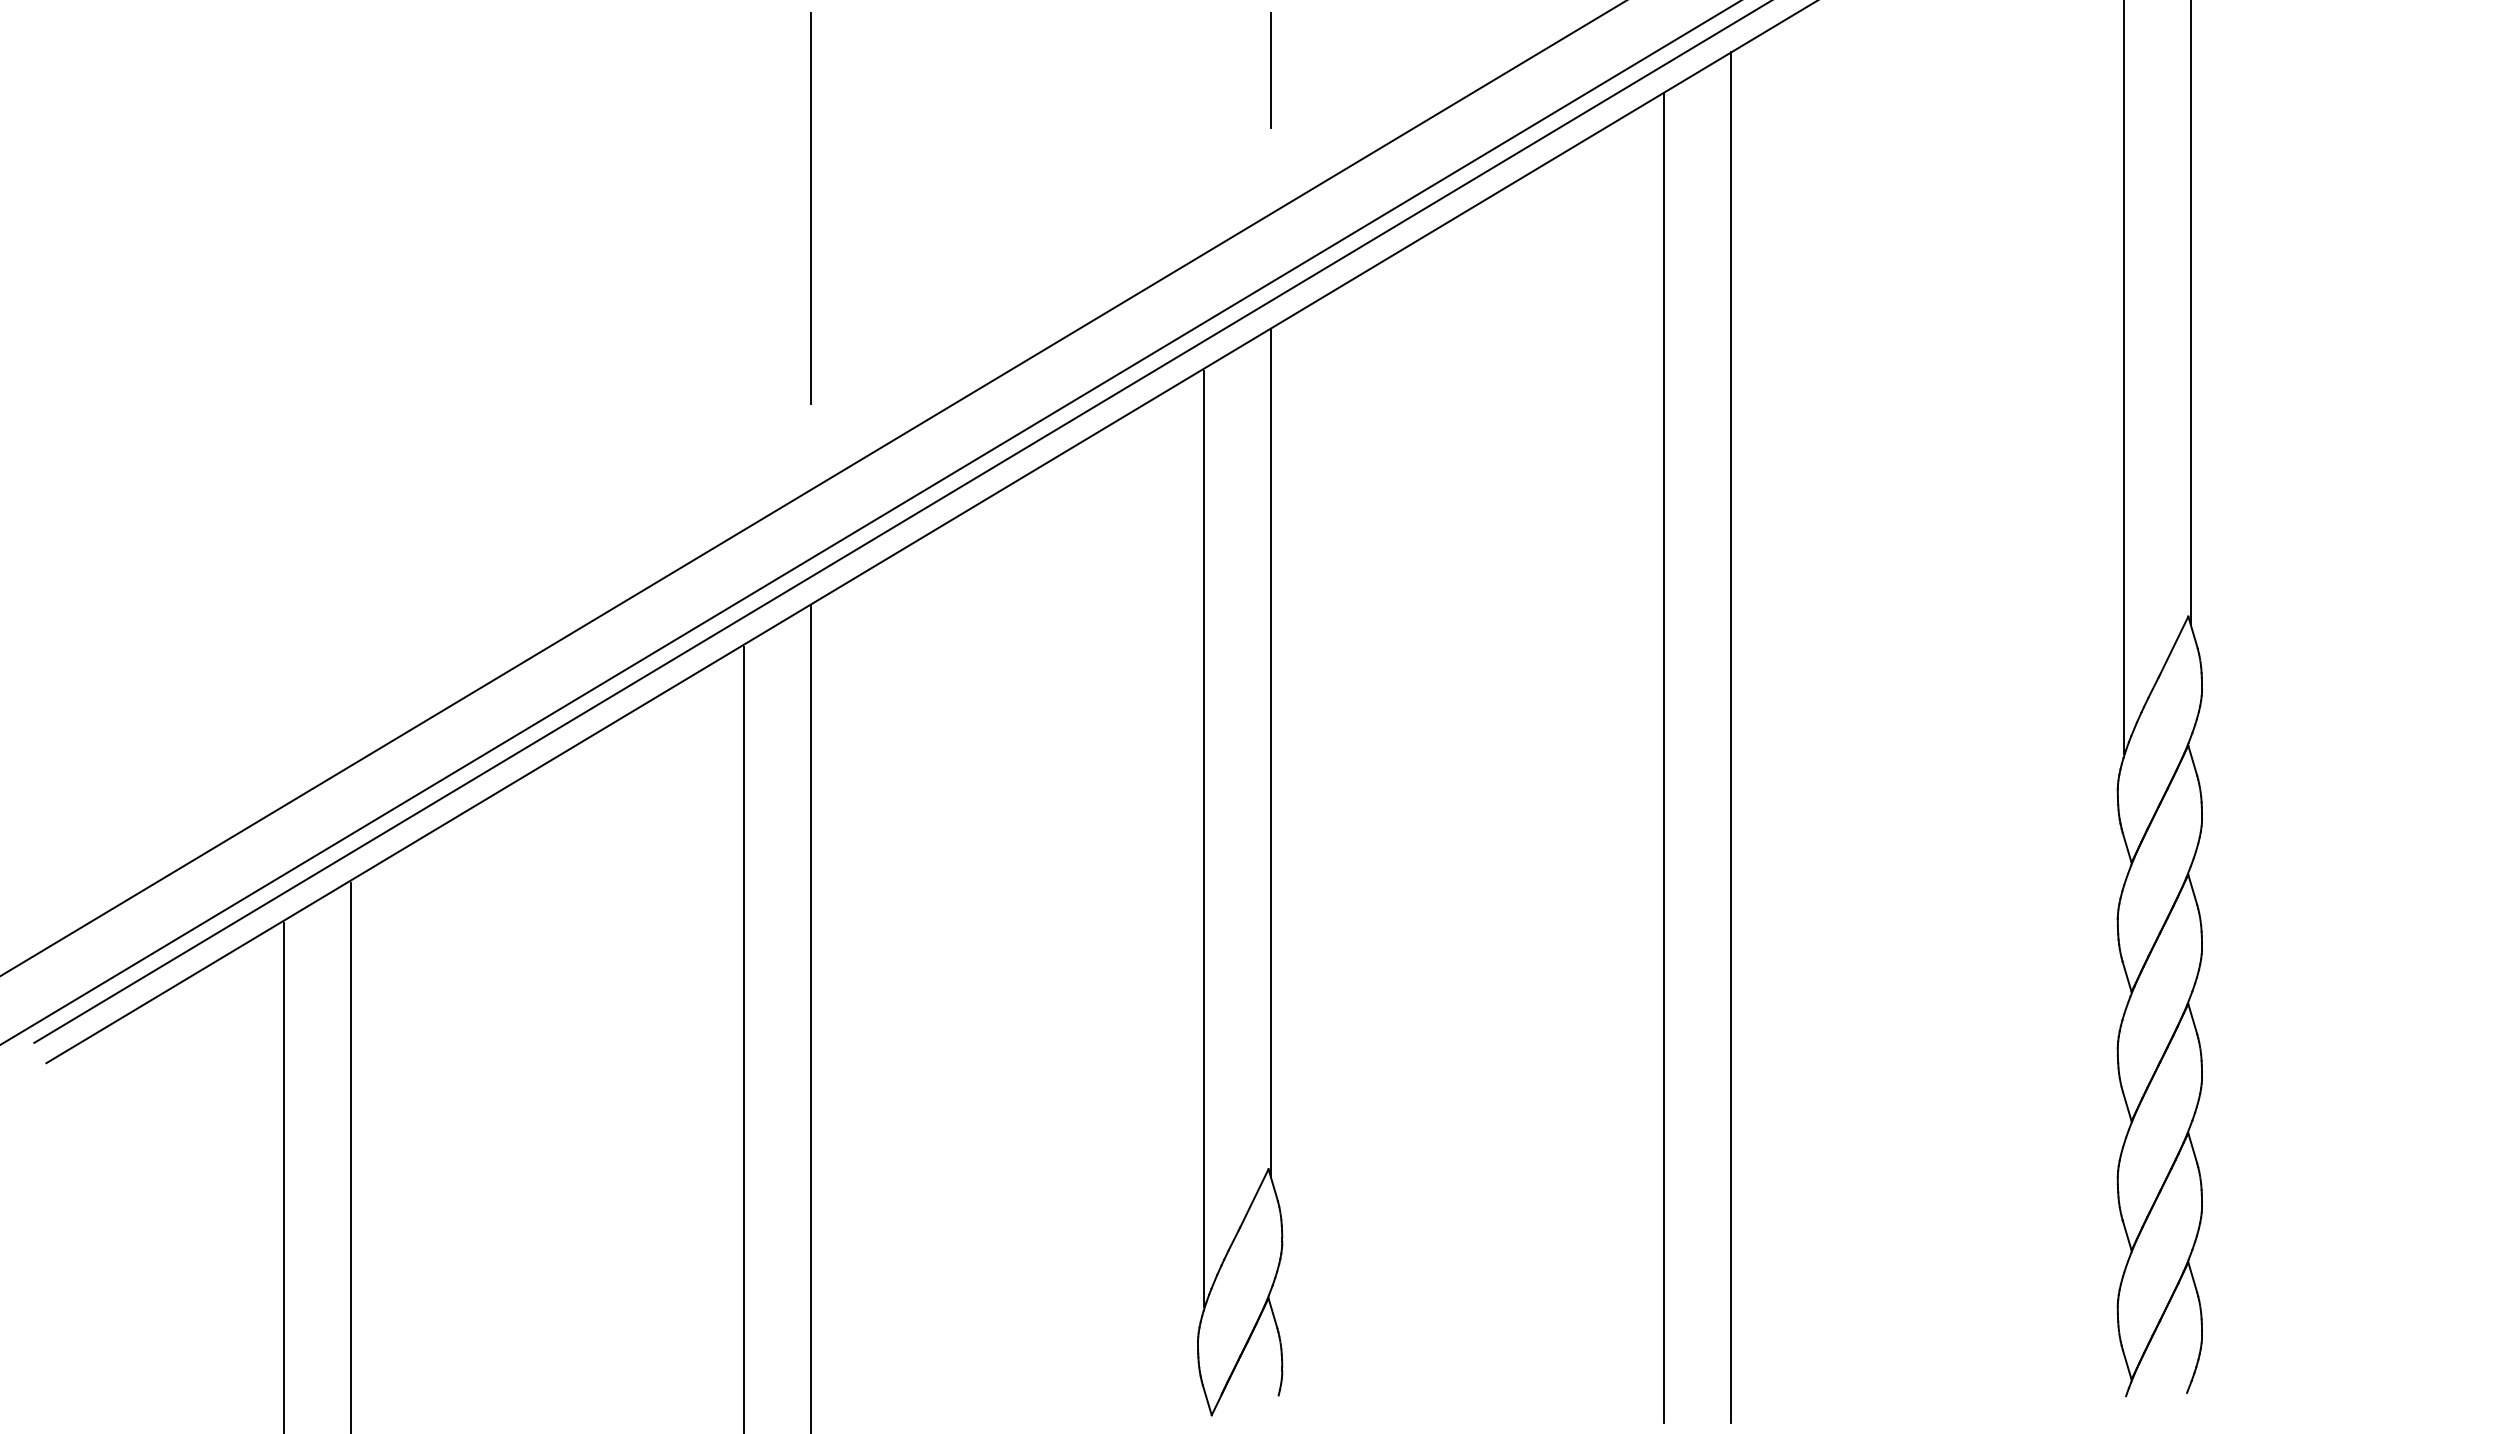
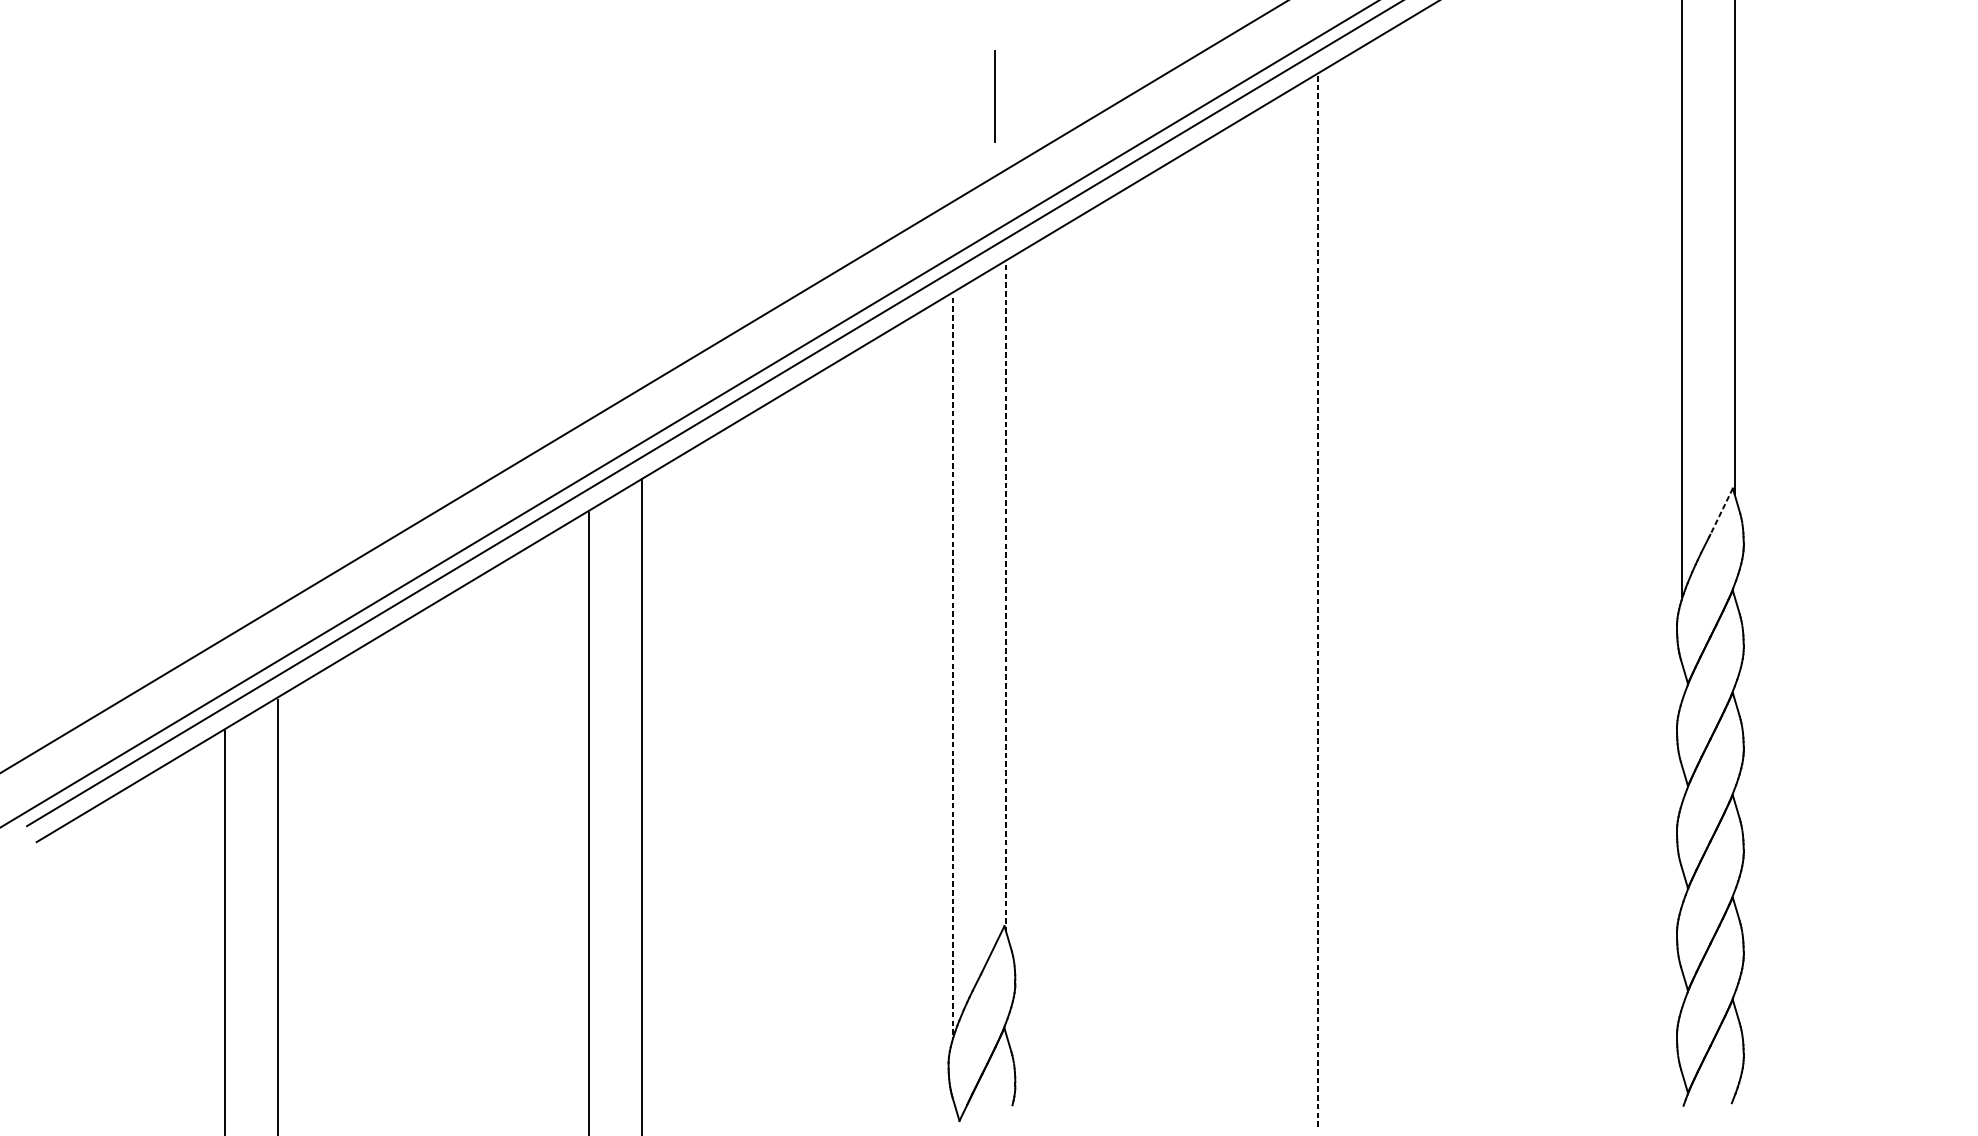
line: (1270, 70) -> (994, 96), moved
line: (811, 208) -> (642, 165), removed
line: (2173, 646) -> (1721, 512), solid -> dashed
line: (1730, 737) -> (1370, 584), removed
line: (1270, 753) -> (1006, 596), solid -> dashed
line: (1663, 757) -> (1317, 600), solid -> dashed
line: (1204, 838) -> (953, 664), solid -> dashed

